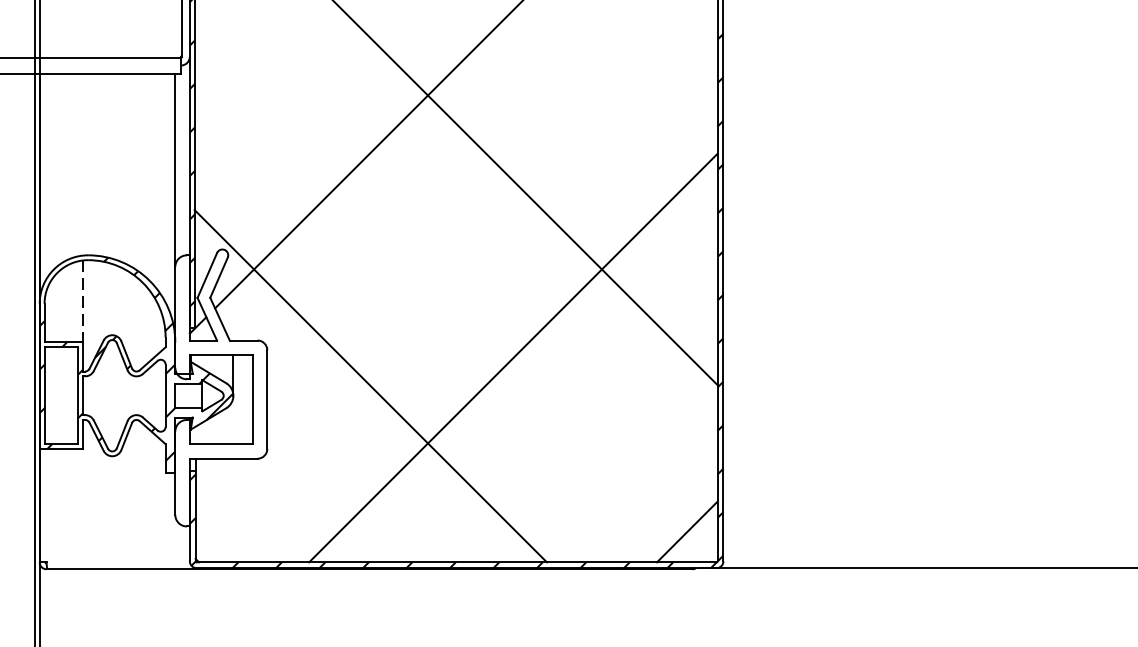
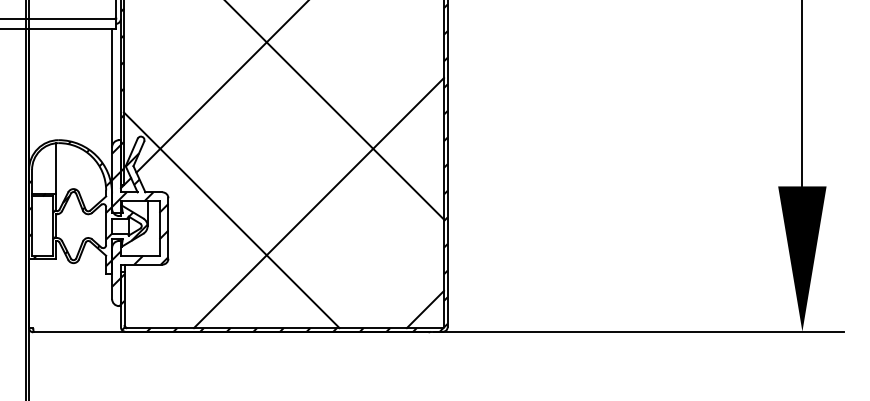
line: (82, 301) -> (55, 168), dashed -> solid
hatch: (221, 394) -> (140, 225), added

